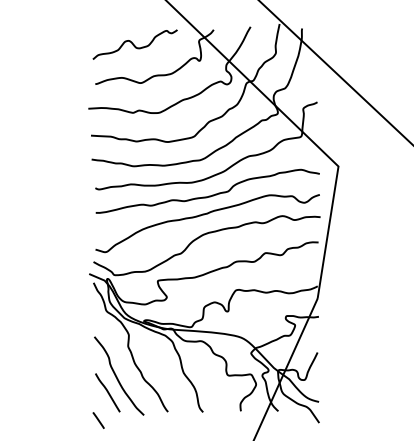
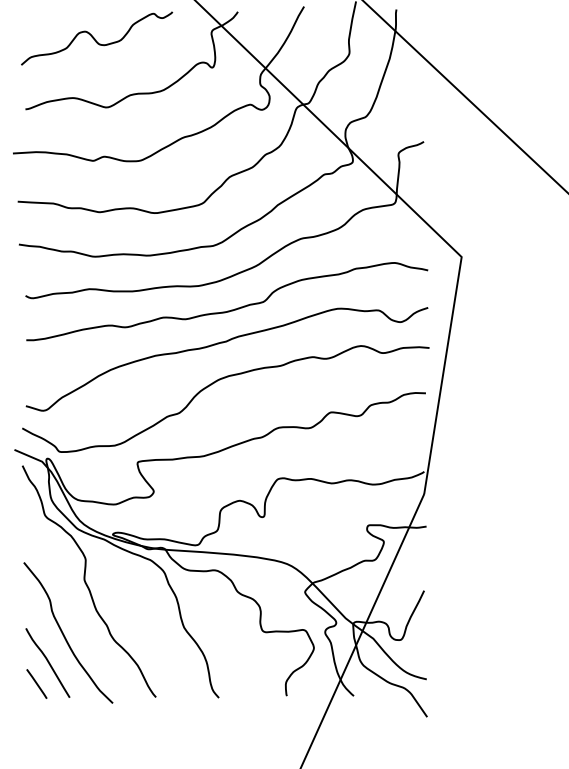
line: (98, 420) -> (36, 683), moved

